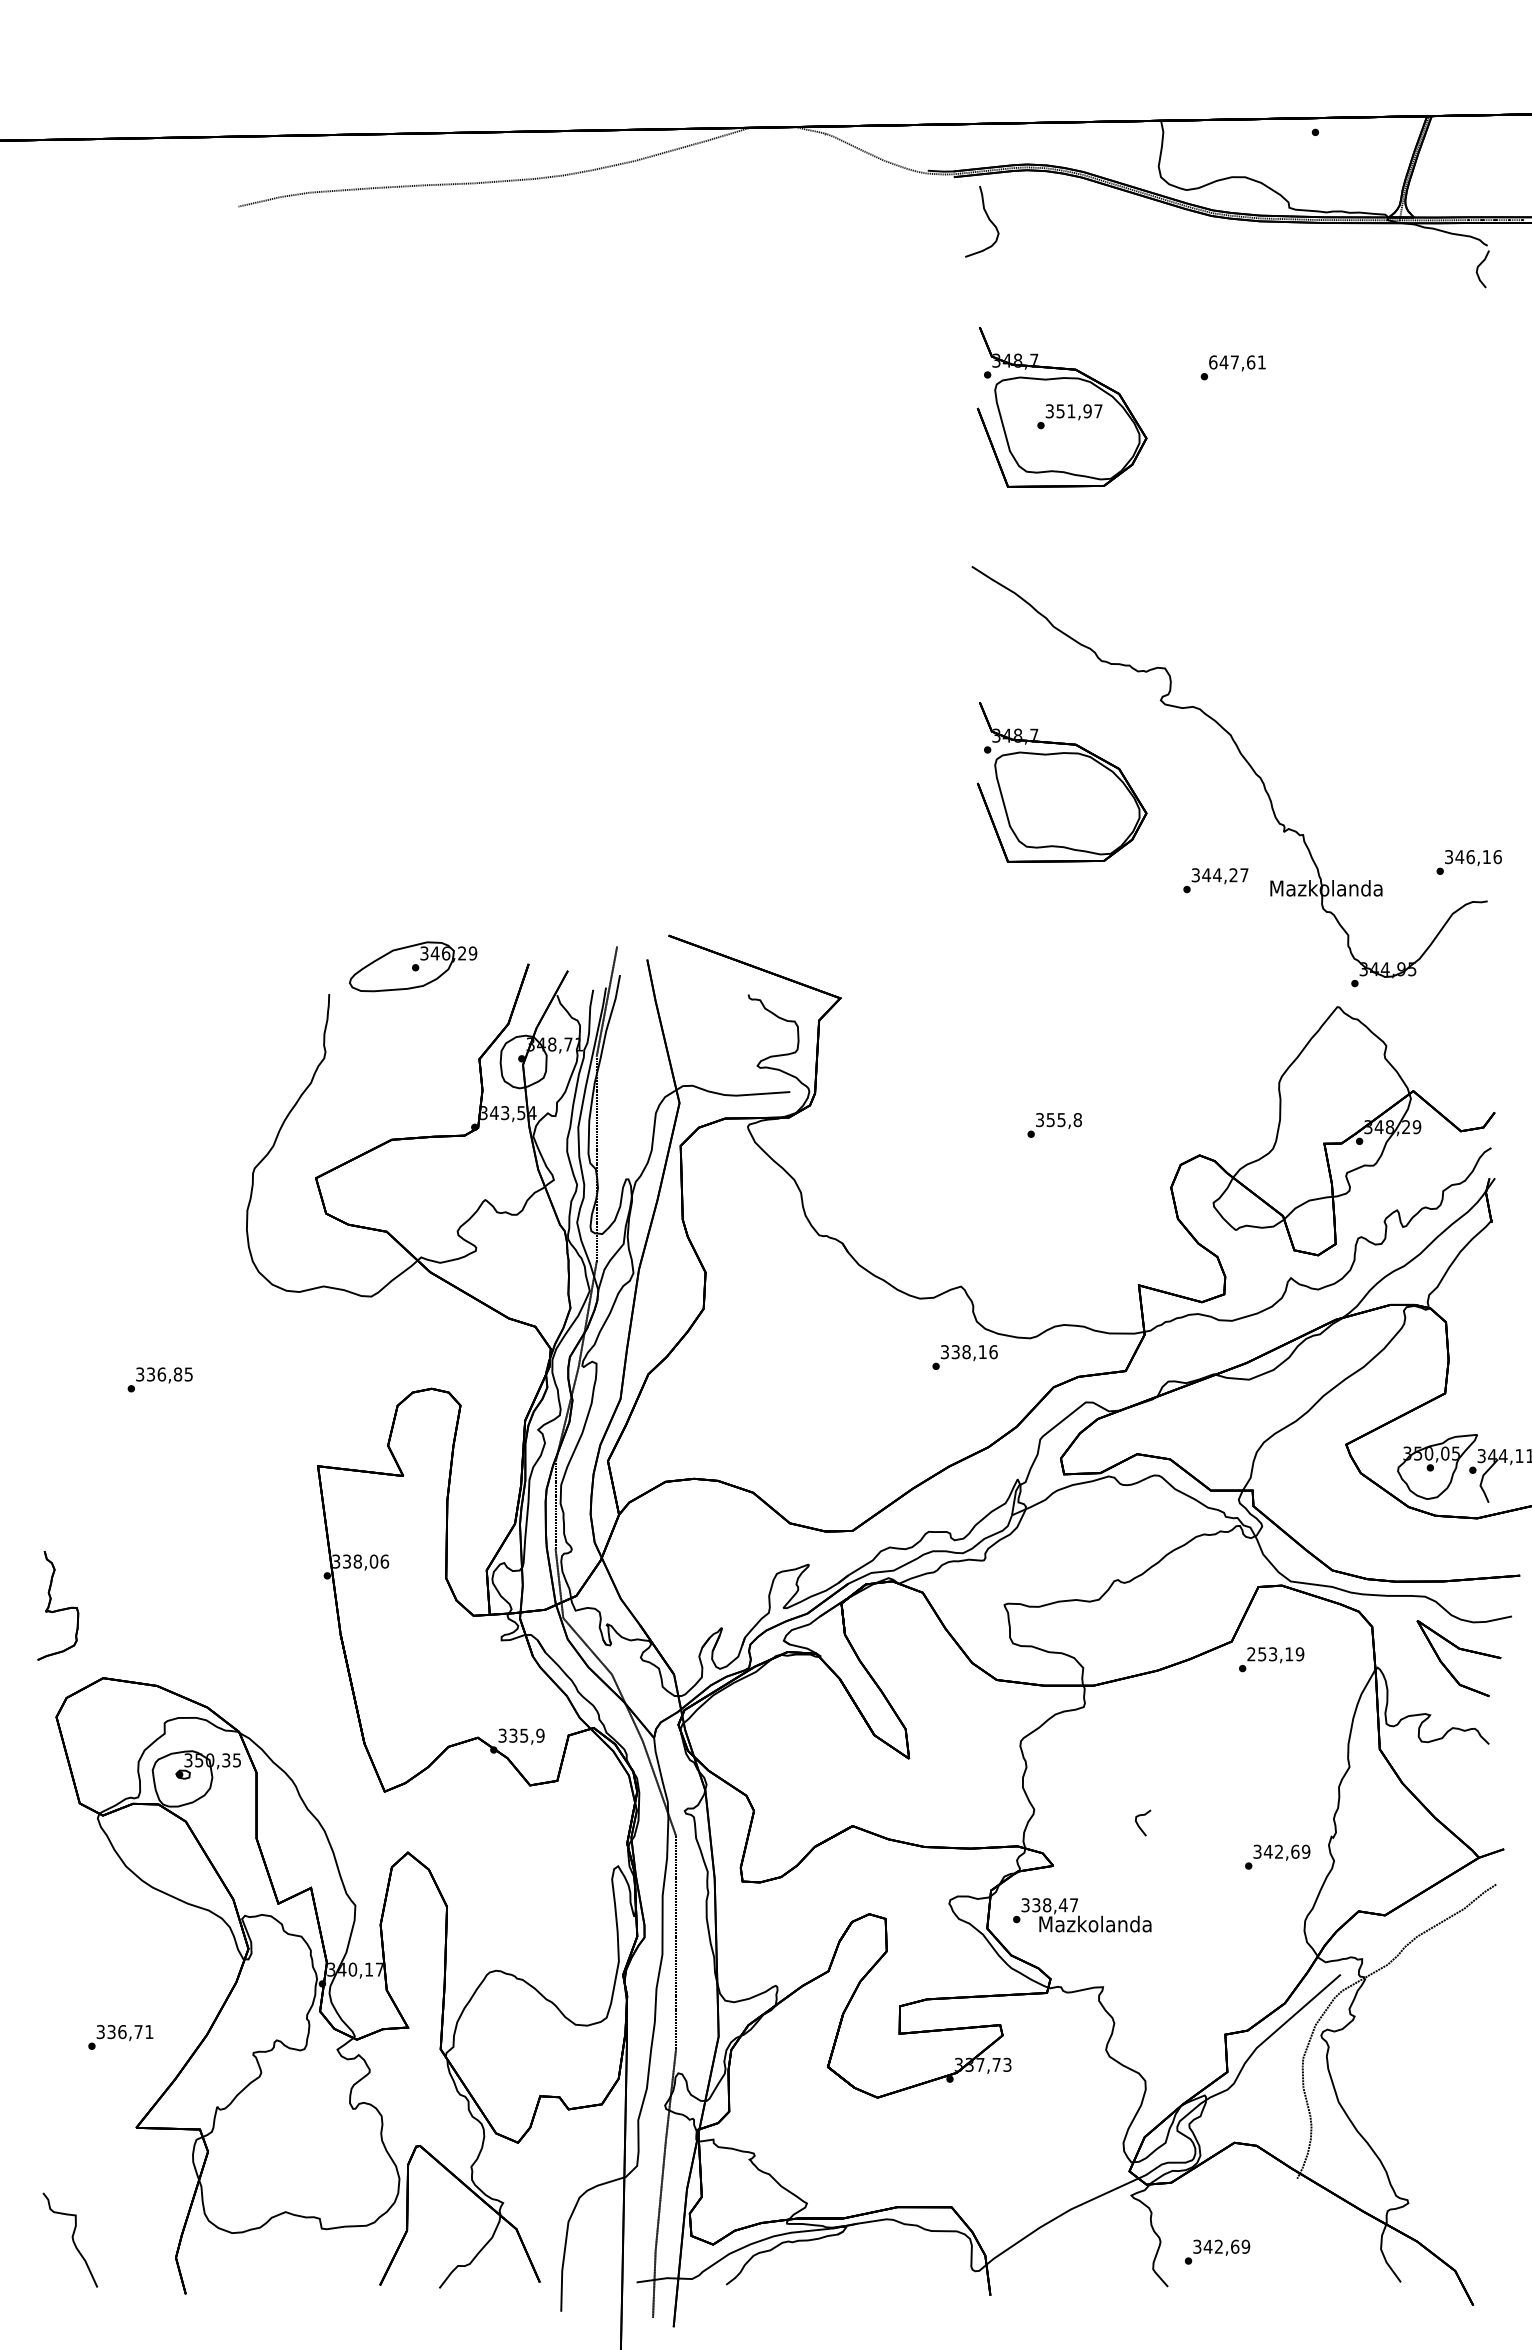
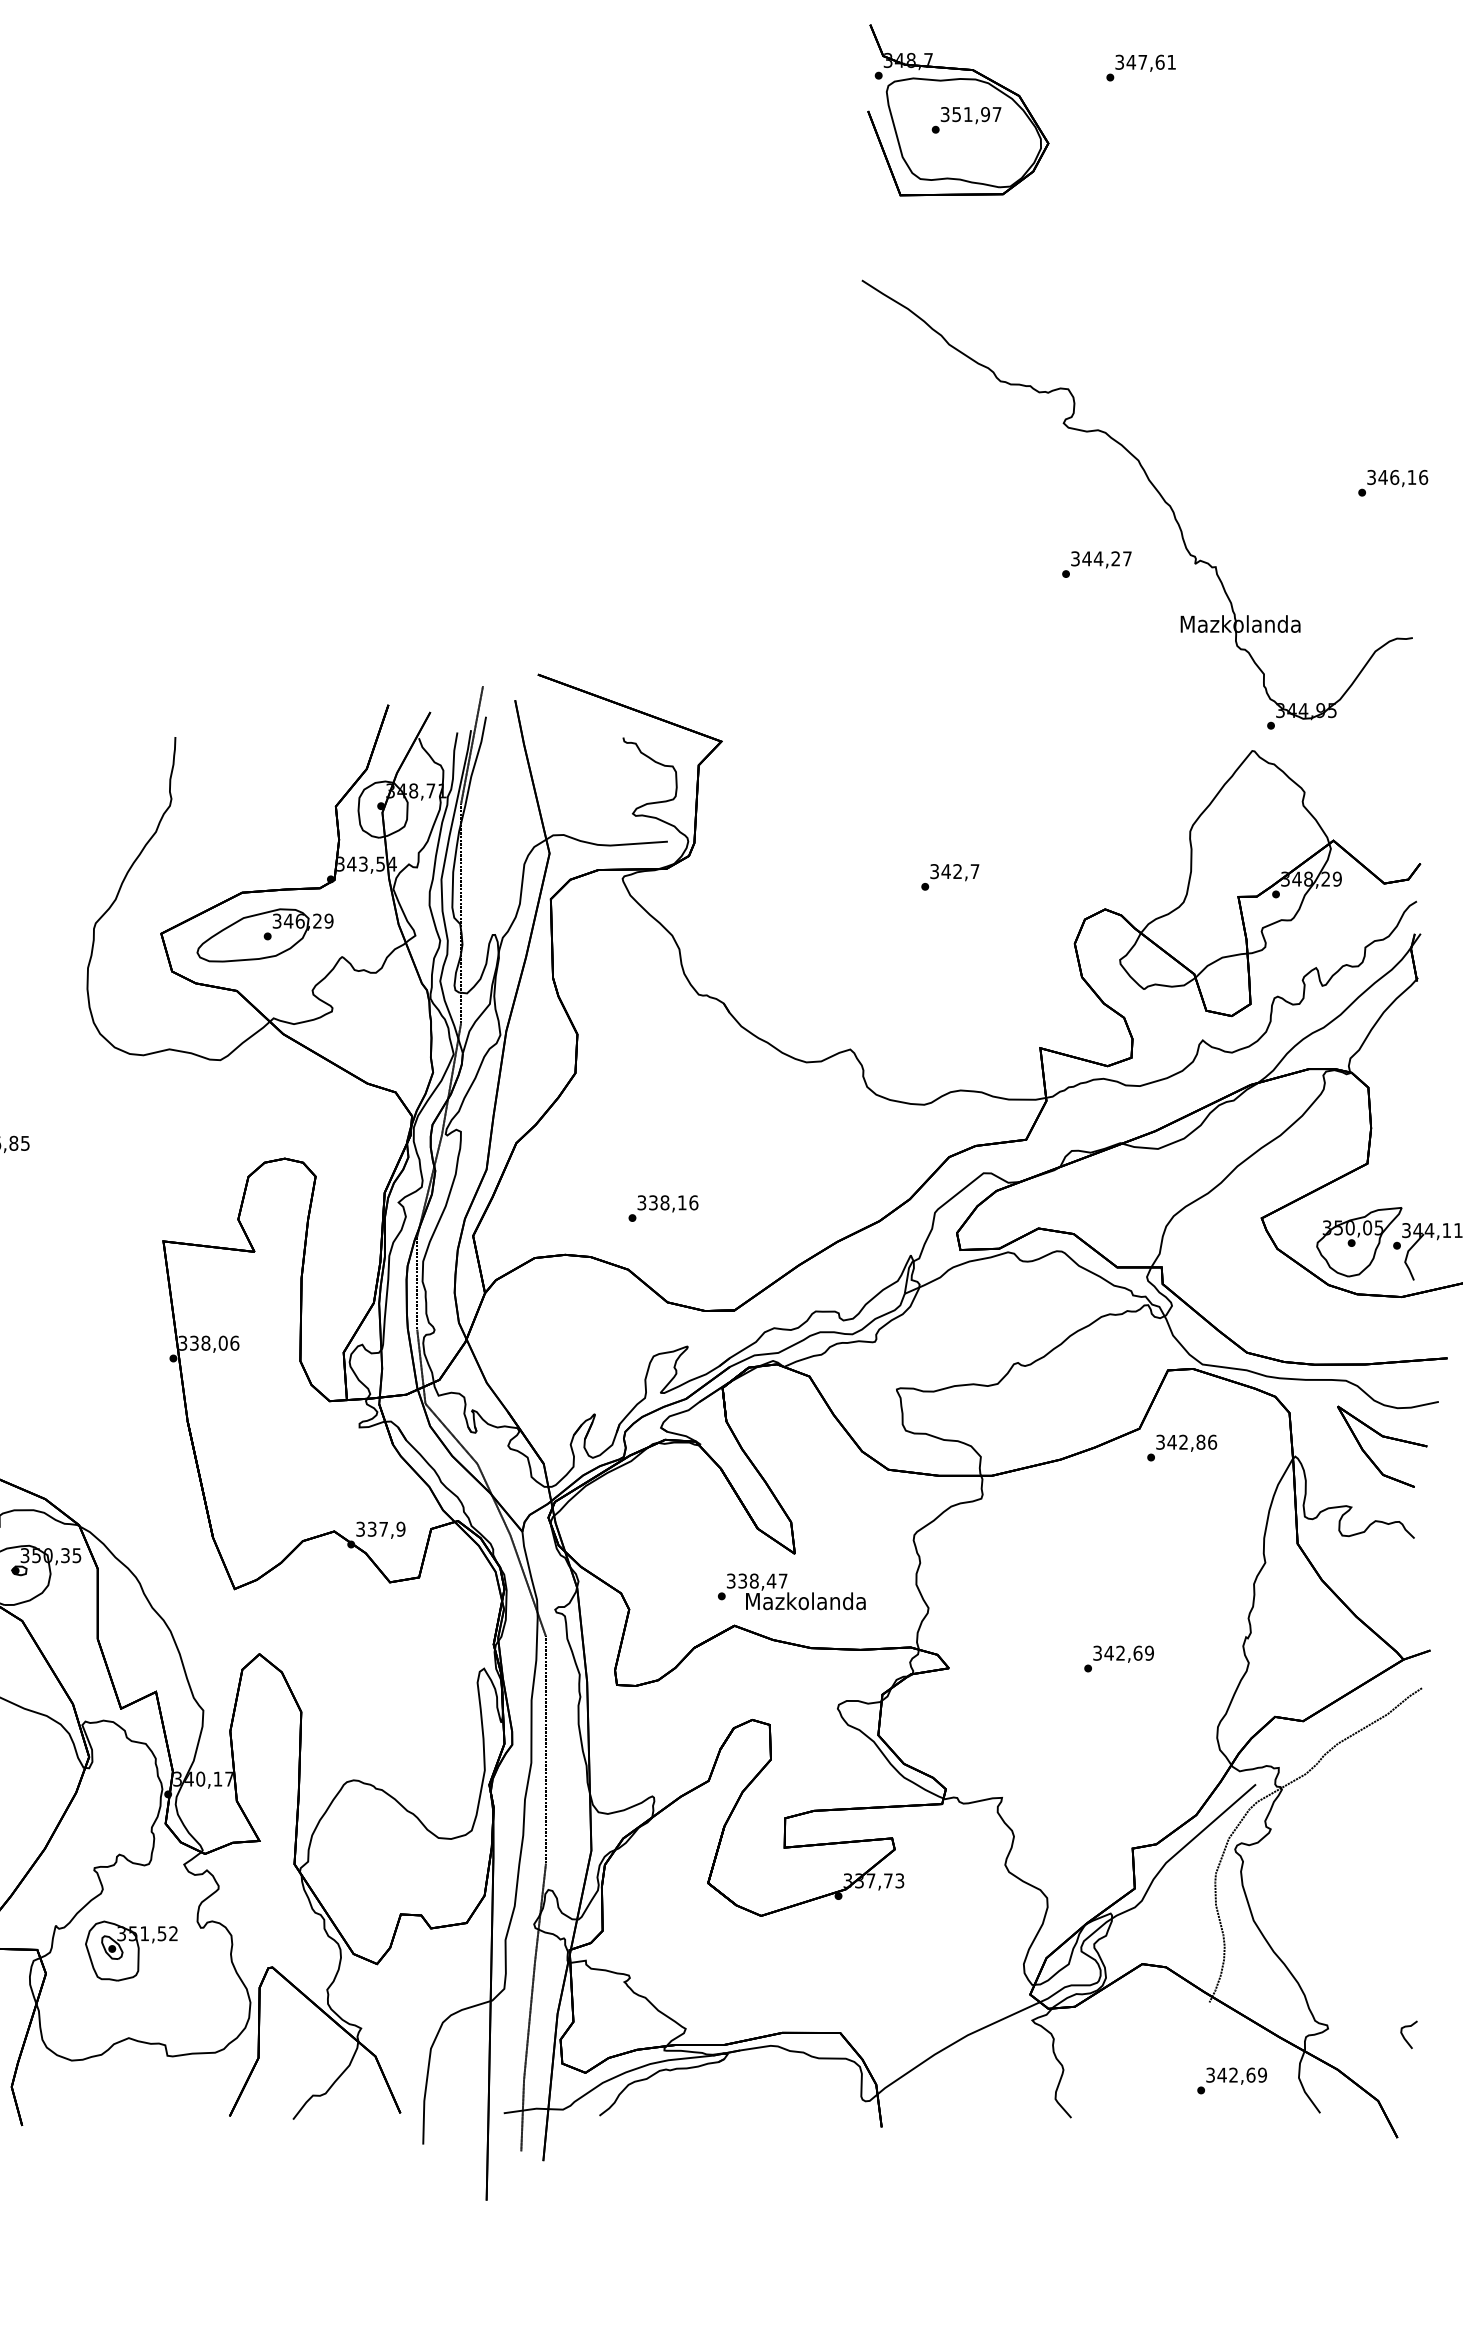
text: (1213, 362) -> (1119, 62), 647,61 -> 347,61
part: (1061, 782) -> (957, 511), removed
text: (1468, 862) -> (1392, 483), moved
text: (1215, 880) -> (1096, 564), moved
part: (413, 966) -> (265, 935), moved
text: (1063, 1120) -> (959, 872), 355,8 -> 342,7
text: (964, 1357) -> (662, 1208), moved
text: (1275, 1654) -> (1186, 1442), 253,19 -> 342,86
text: (524, 1735) -> (384, 1529), 335,9 -> 337,9
curve: (1138, 1823) -> (1404, 2035), moved
text: (1277, 1856) -> (1118, 1658), moved
text: (1082, 1915) -> (792, 1592), moved
part: (287, 2130) -> (130, 1950), added
text: (1217, 2251) -> (1232, 2080), moved

